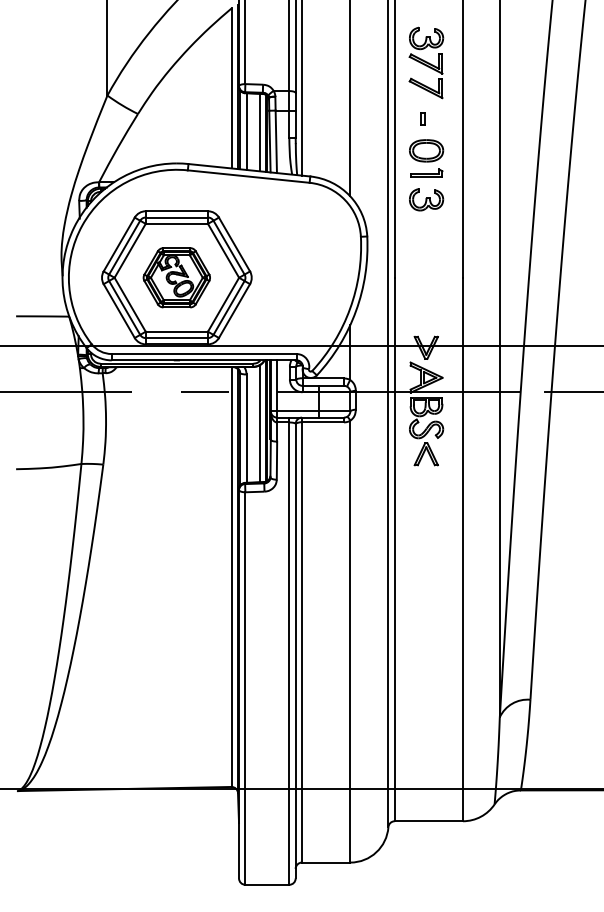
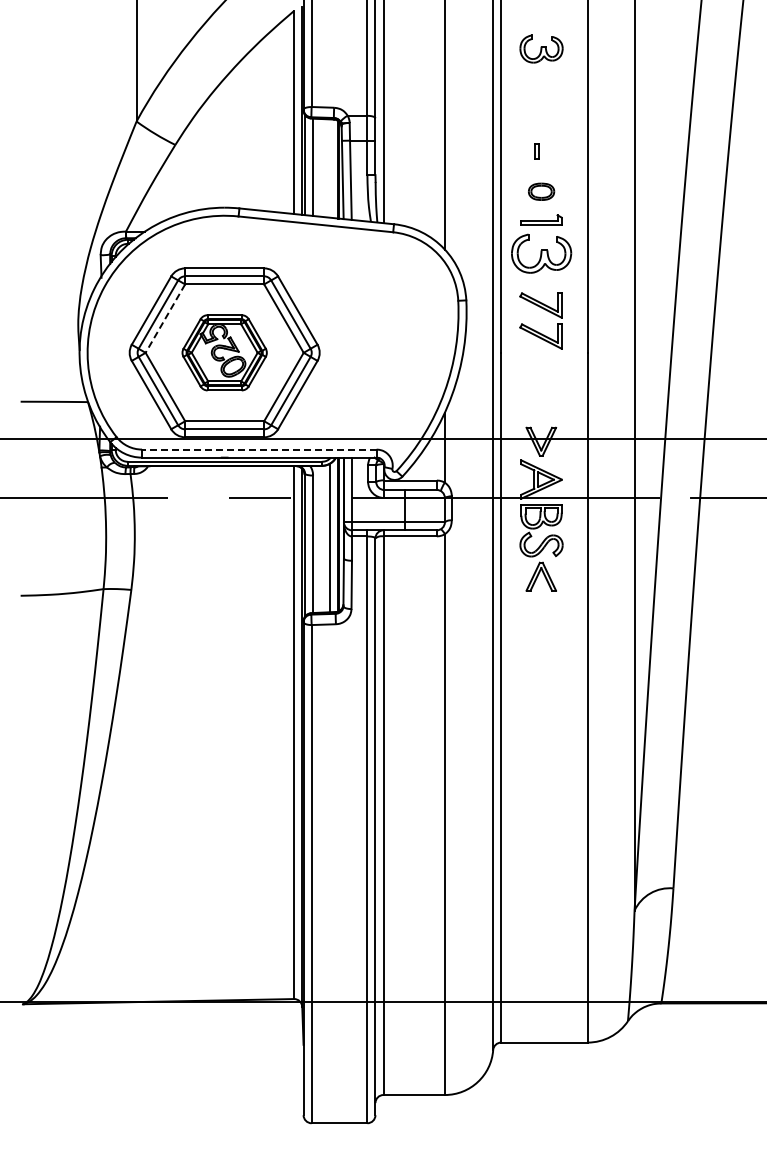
part: (422, 83) -> (536, 330), moved
line: (260, 132) -> (330, 168), removed
part: (426, 150) -> (541, 191), size x0.6
part: (426, 199) -> (541, 253), size x1.4
line: (130, 250) -> (165, 318), solid -> dashed
line: (203, 353) -> (258, 449), solid -> dashed

